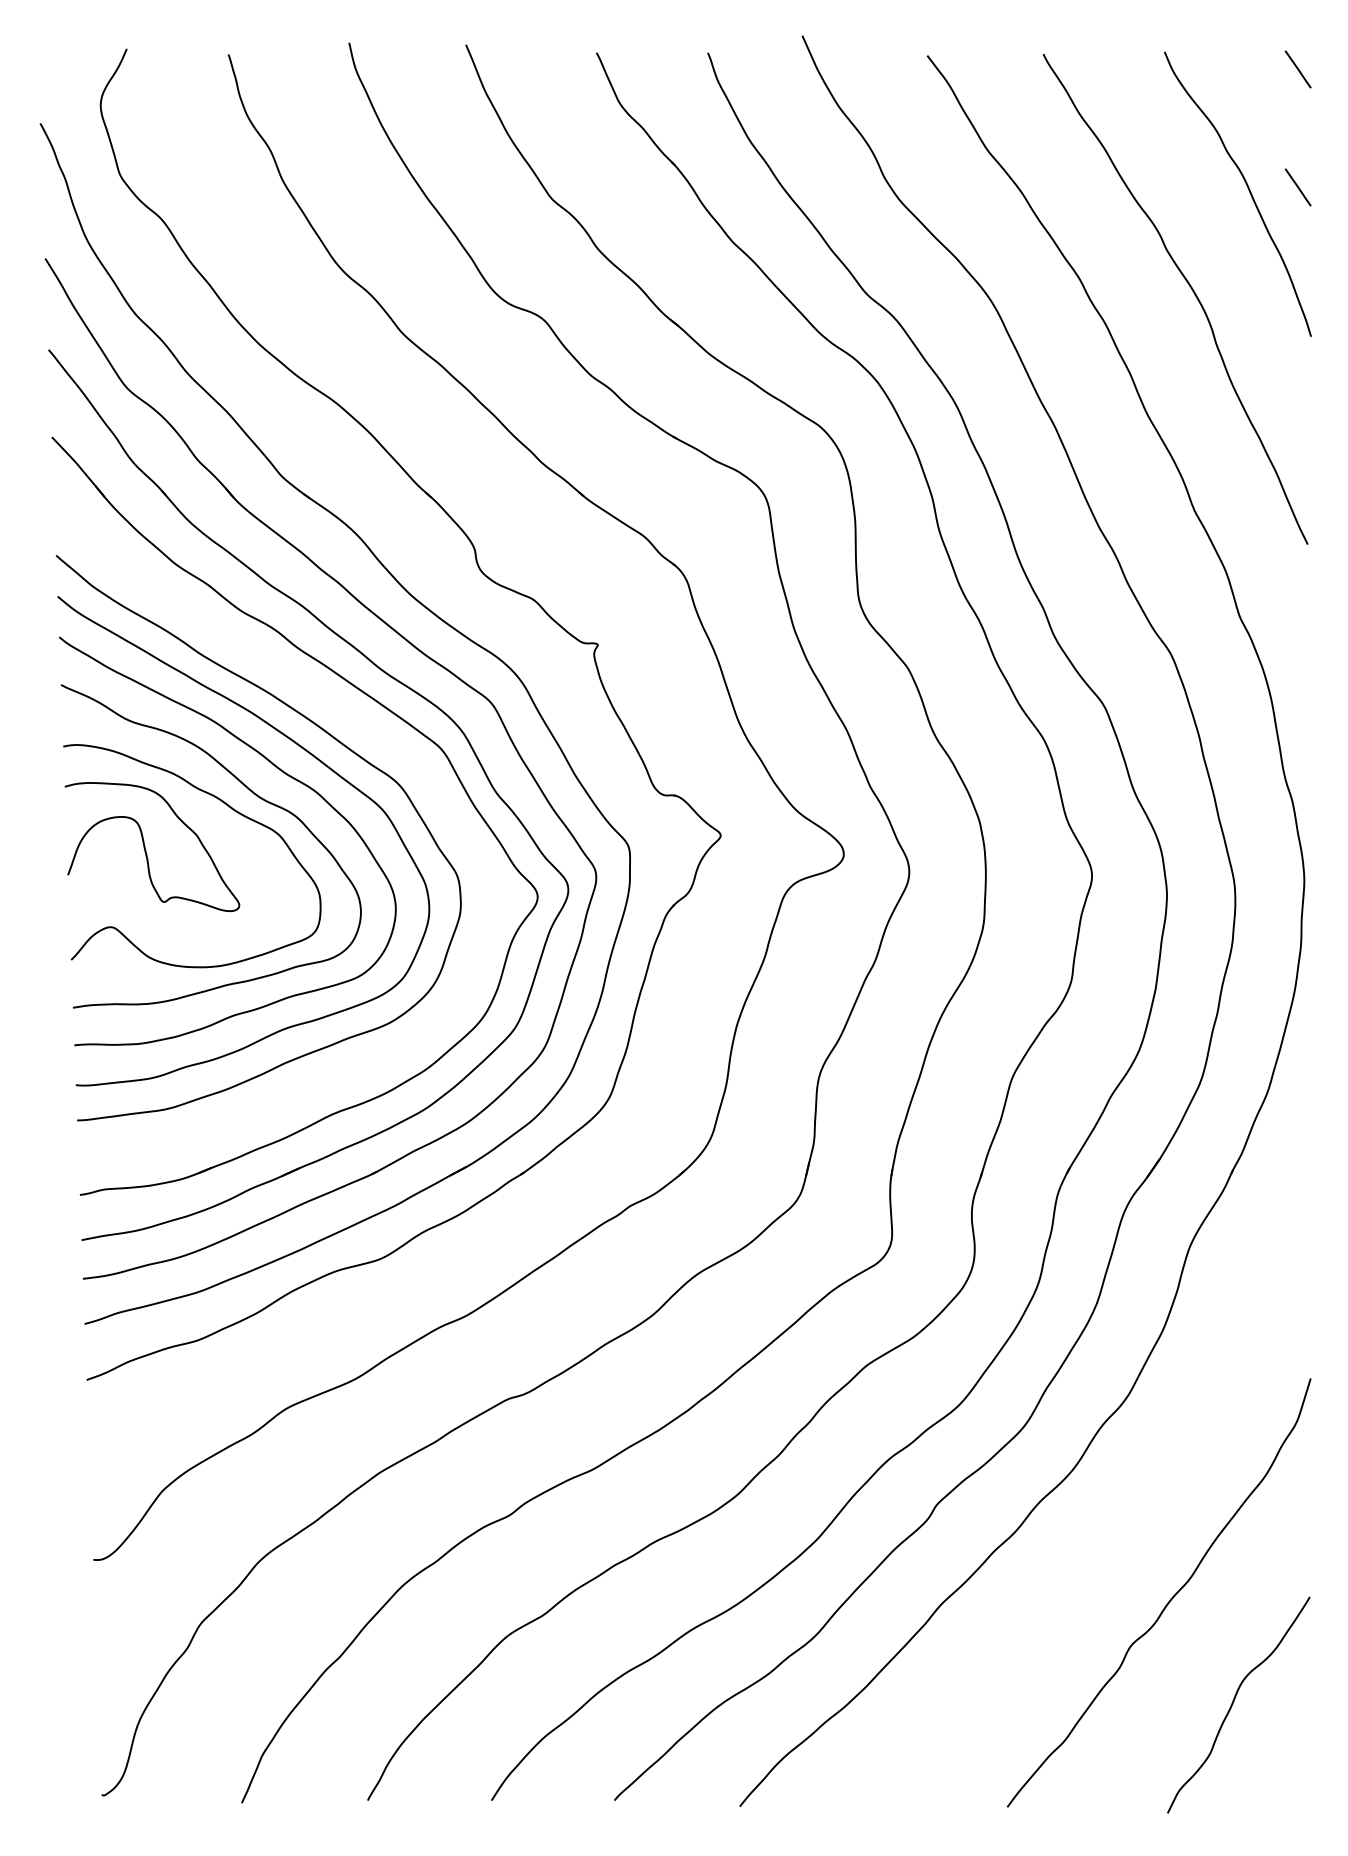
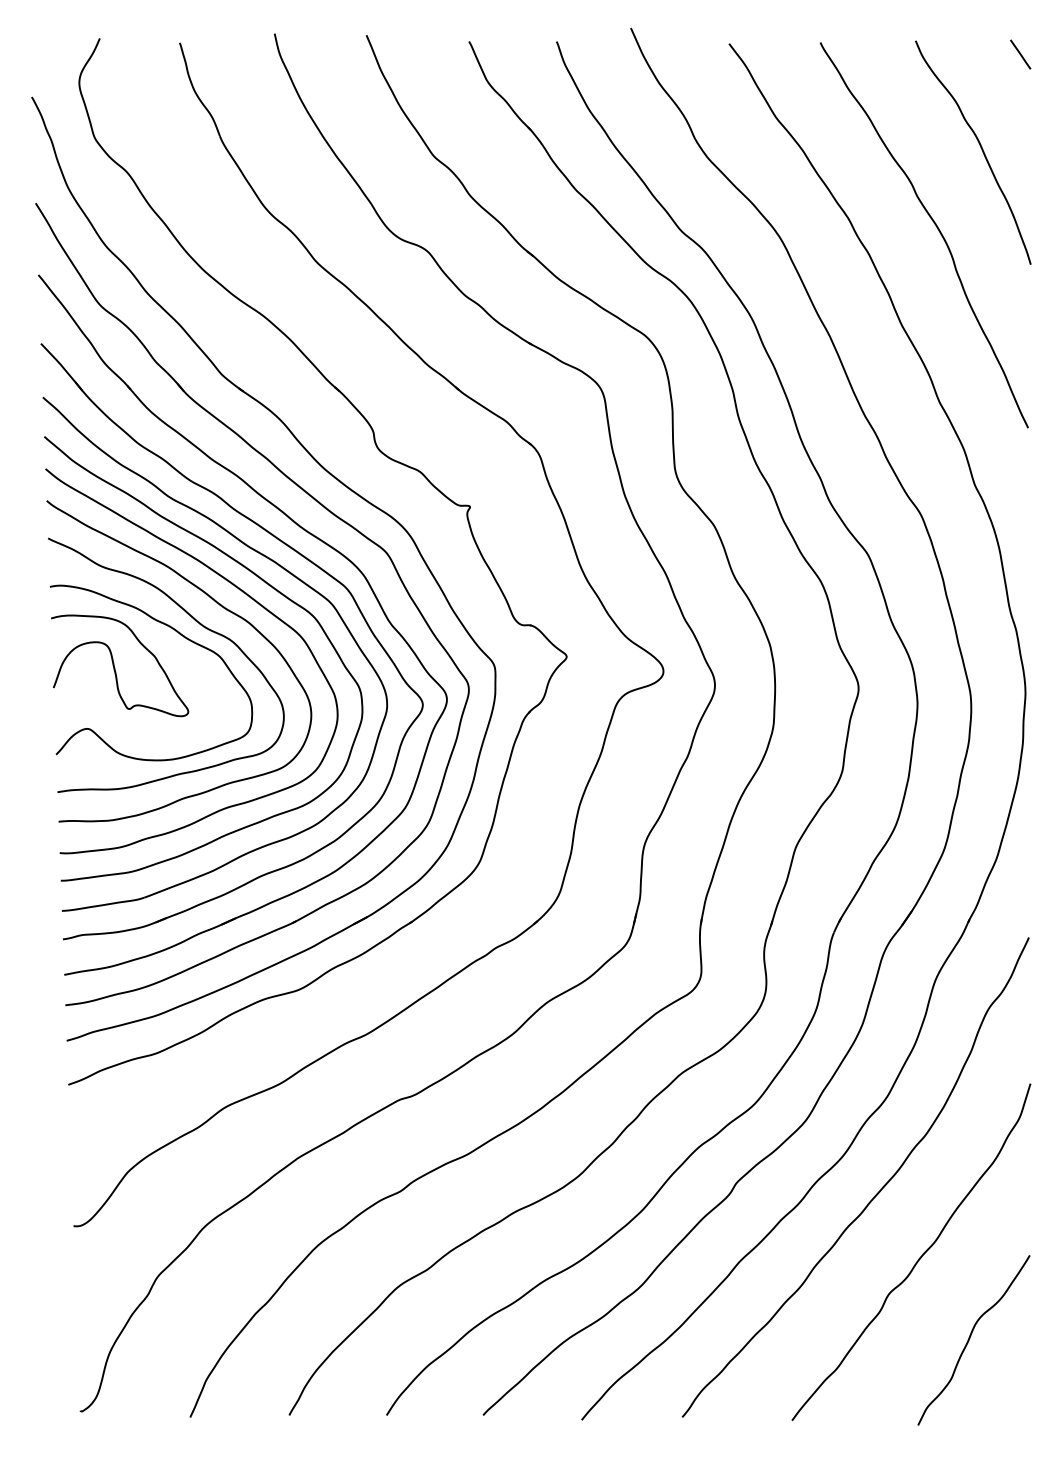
line: (1297, 187) -> (1020, 147), removed
part: (356, 721) -> (280, 567), added
curve: (1116, 1516) -> (877, 1192), added

